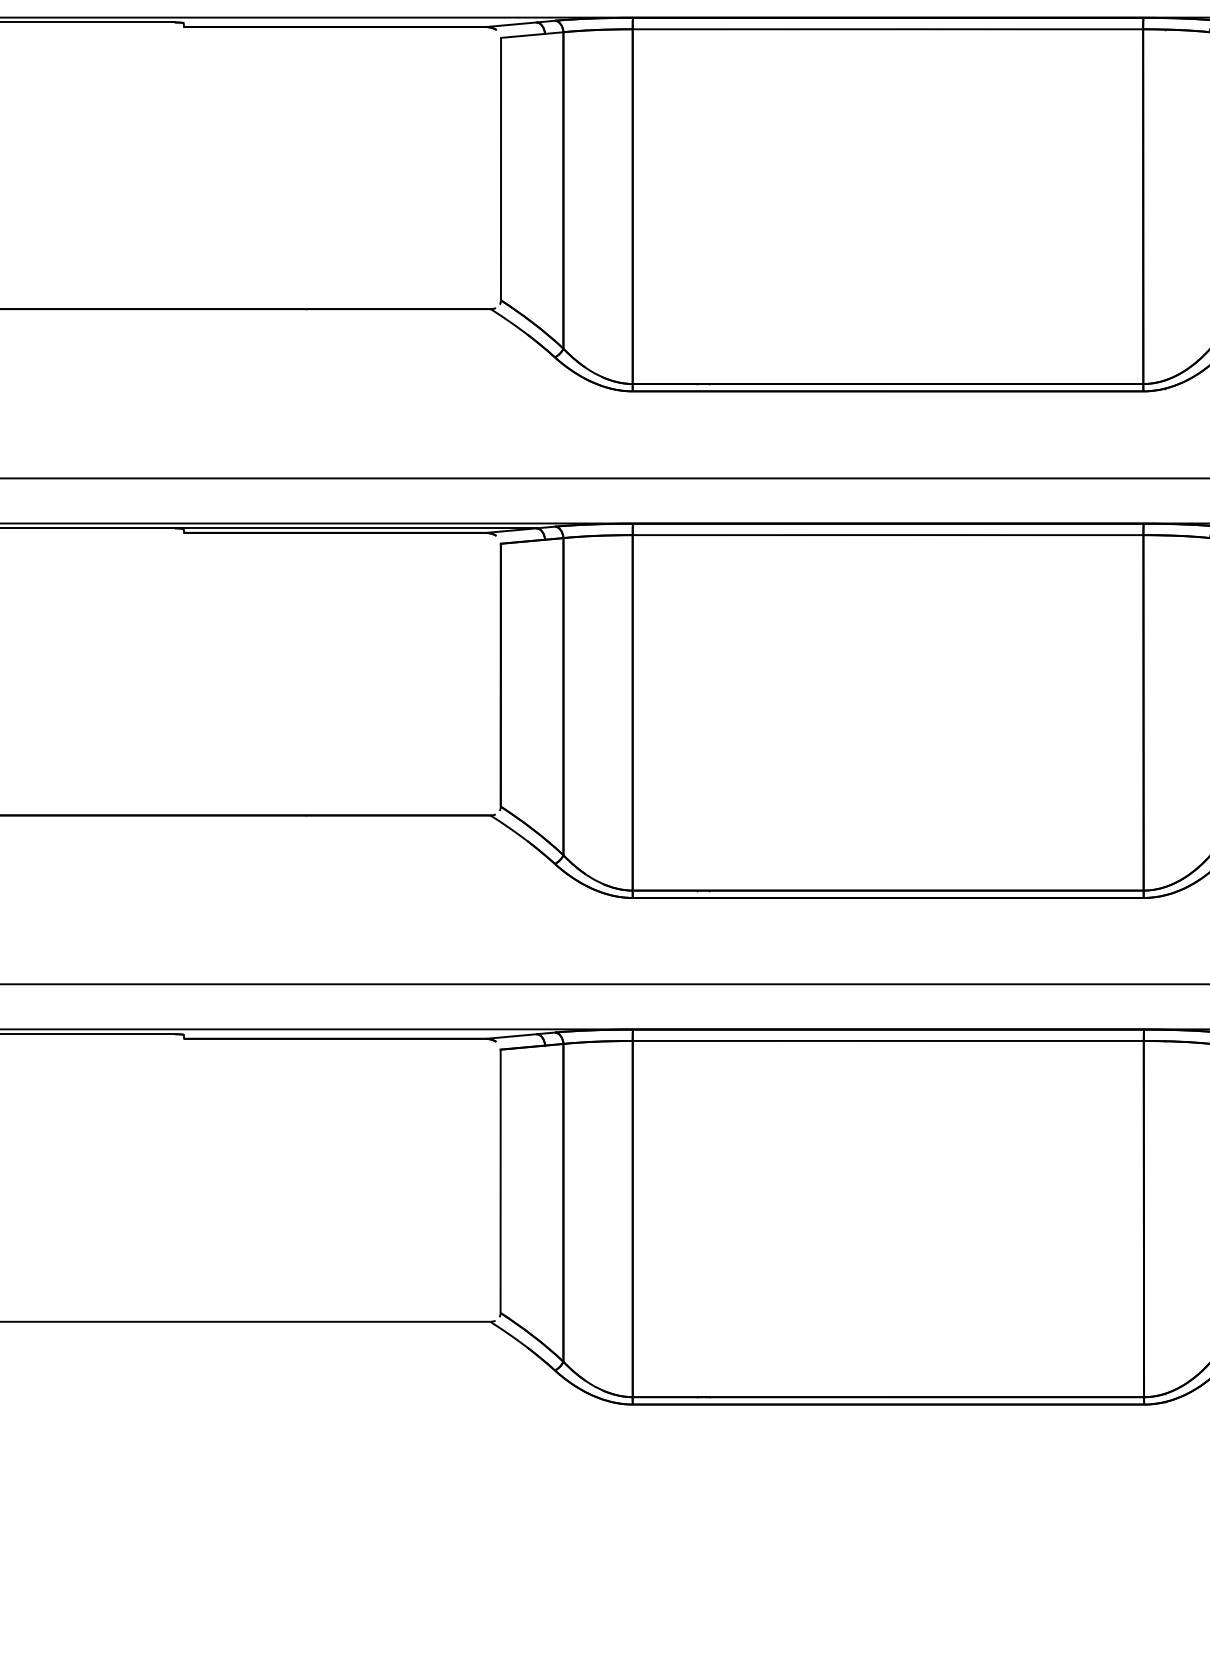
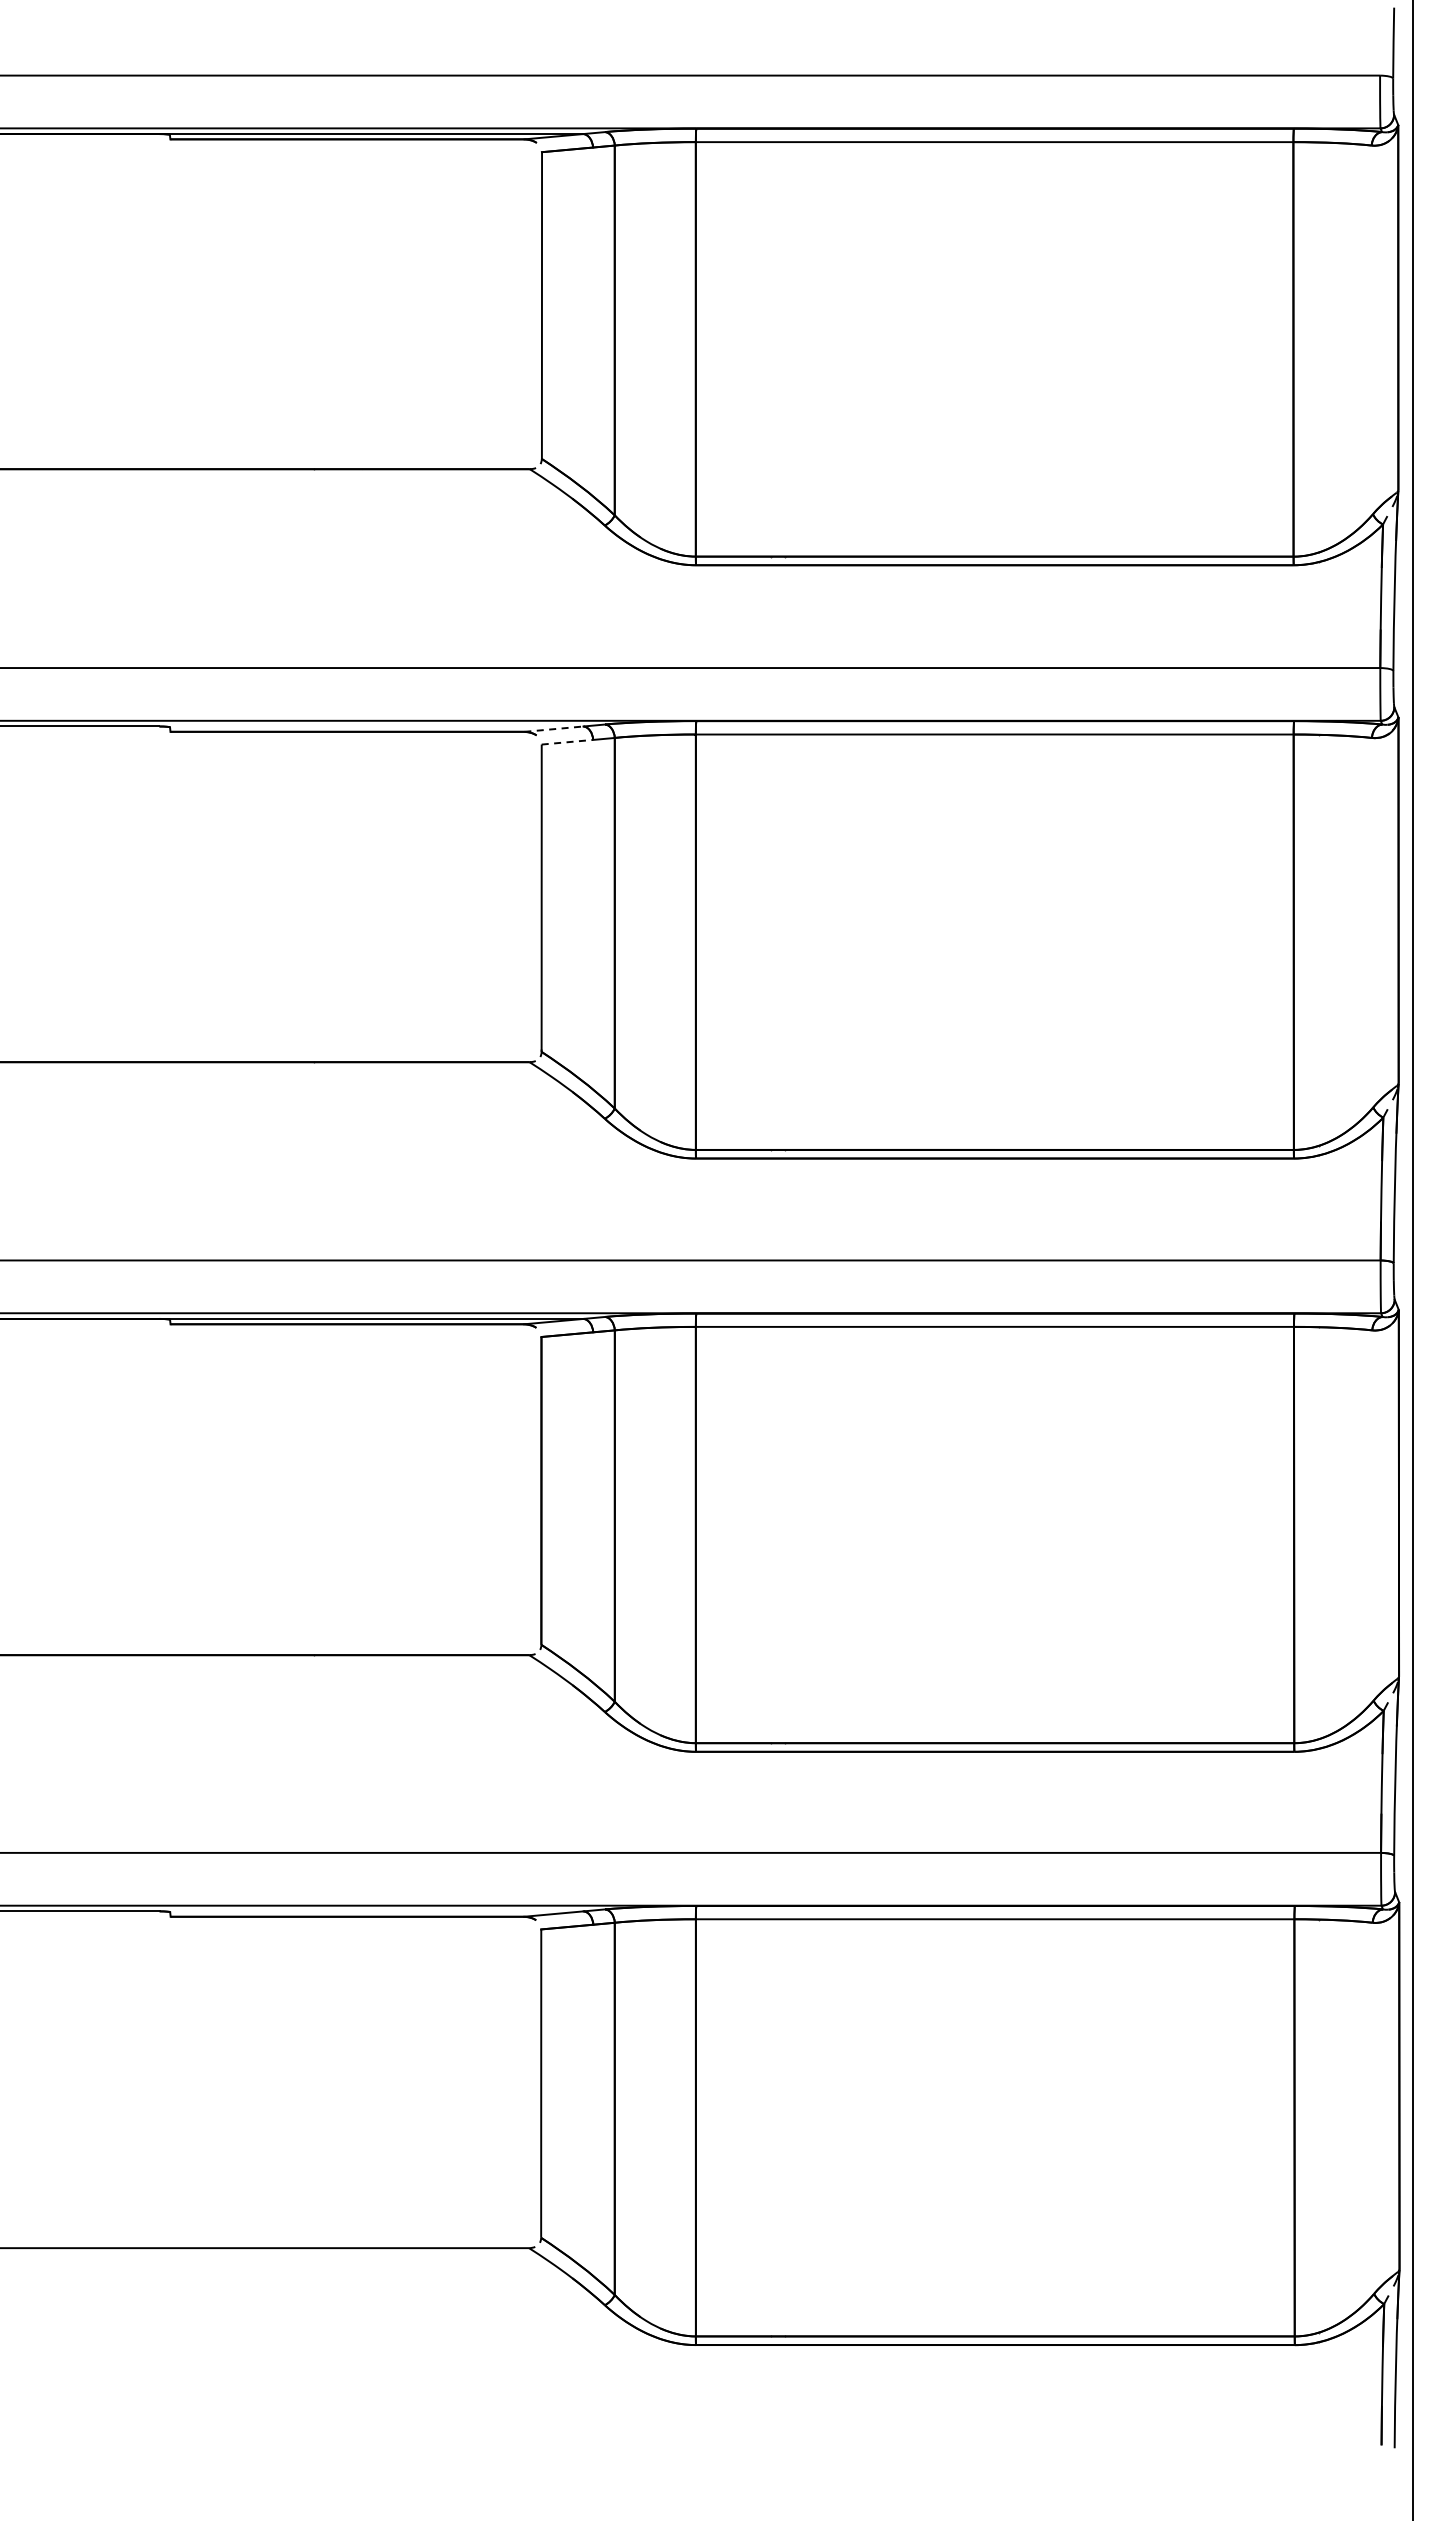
line: (511, 25) -> (553, 729), solid -> dashed
line: (523, 36) -> (567, 742), solid -> dashed

